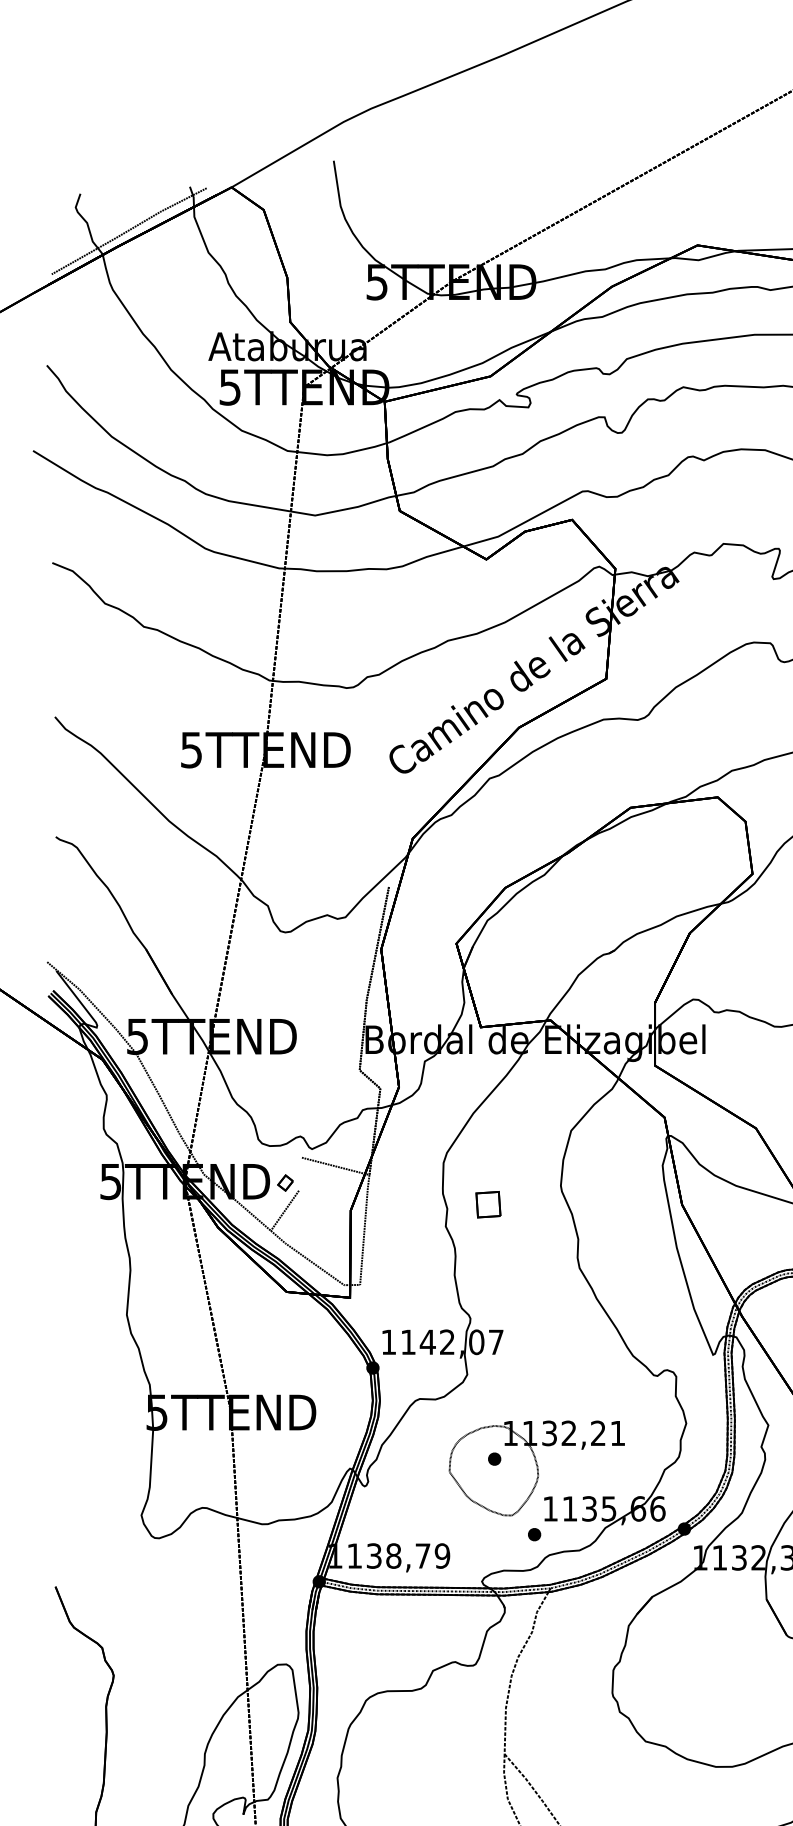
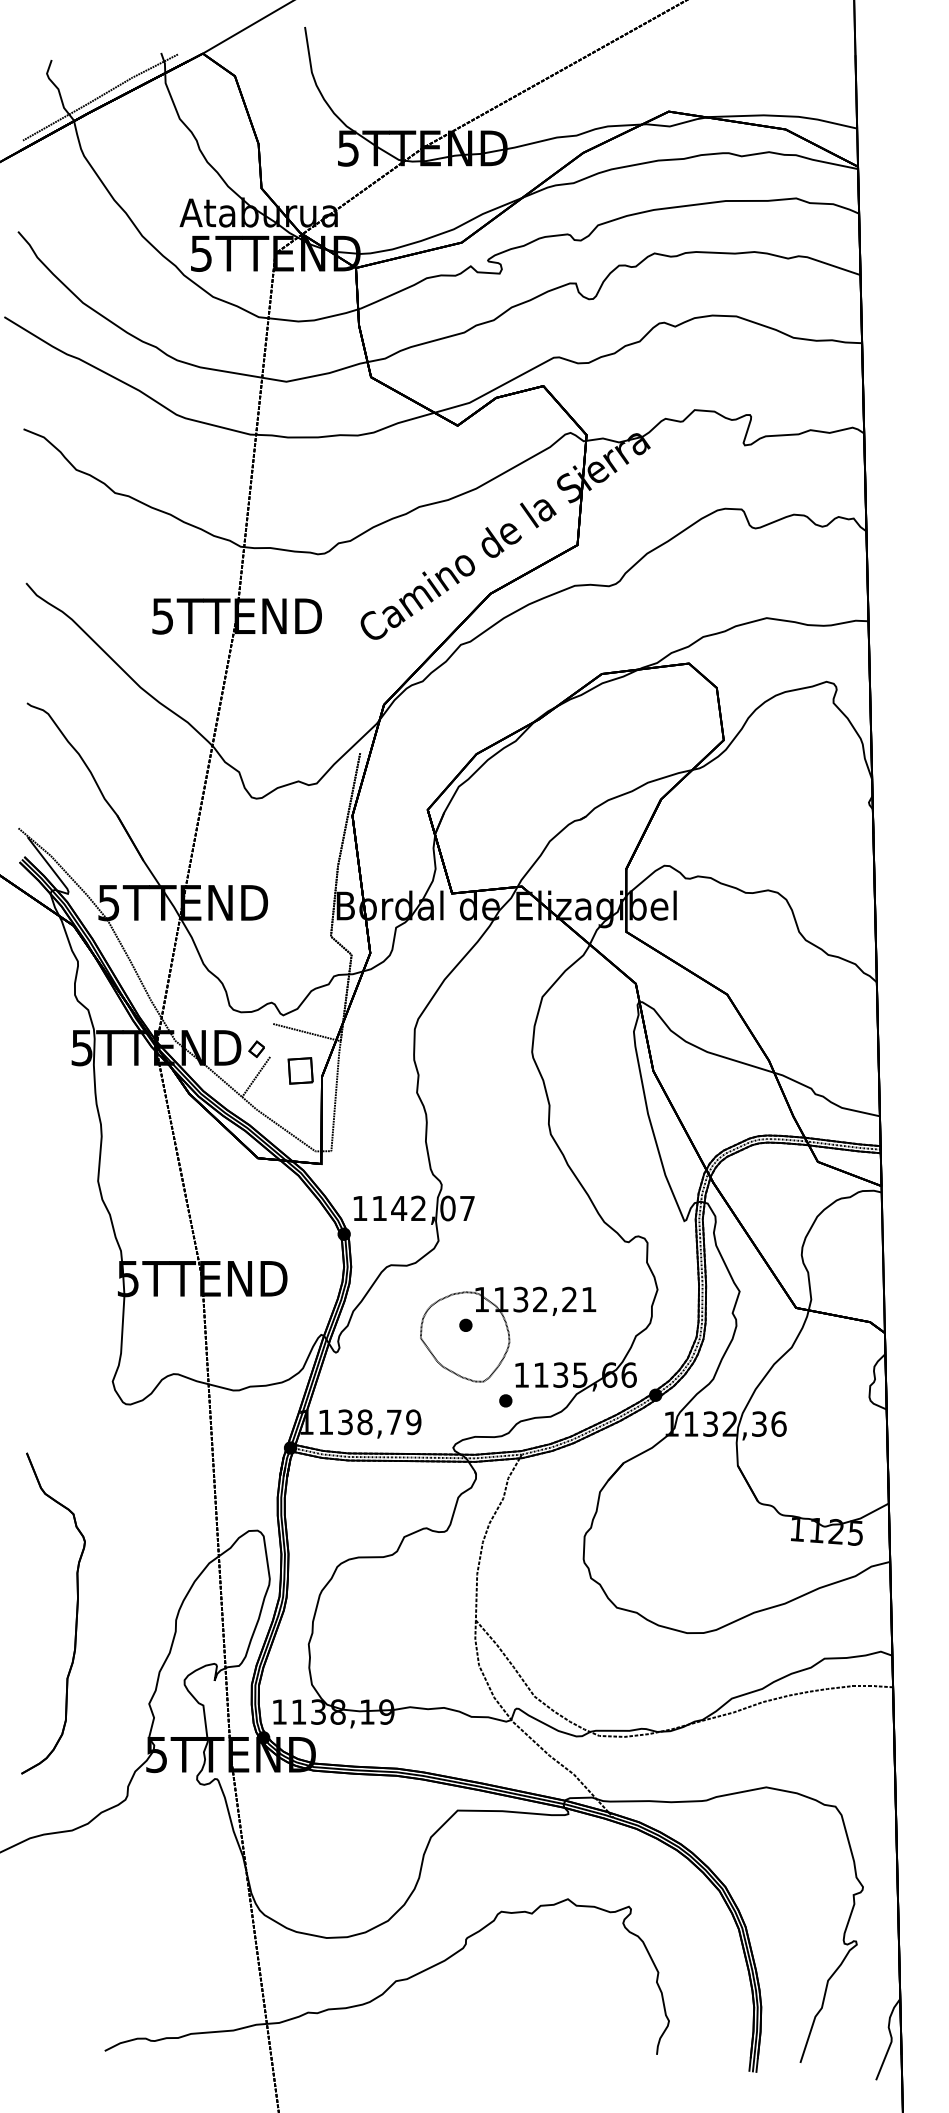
part: (488, 1204) -> (300, 1070), moved

